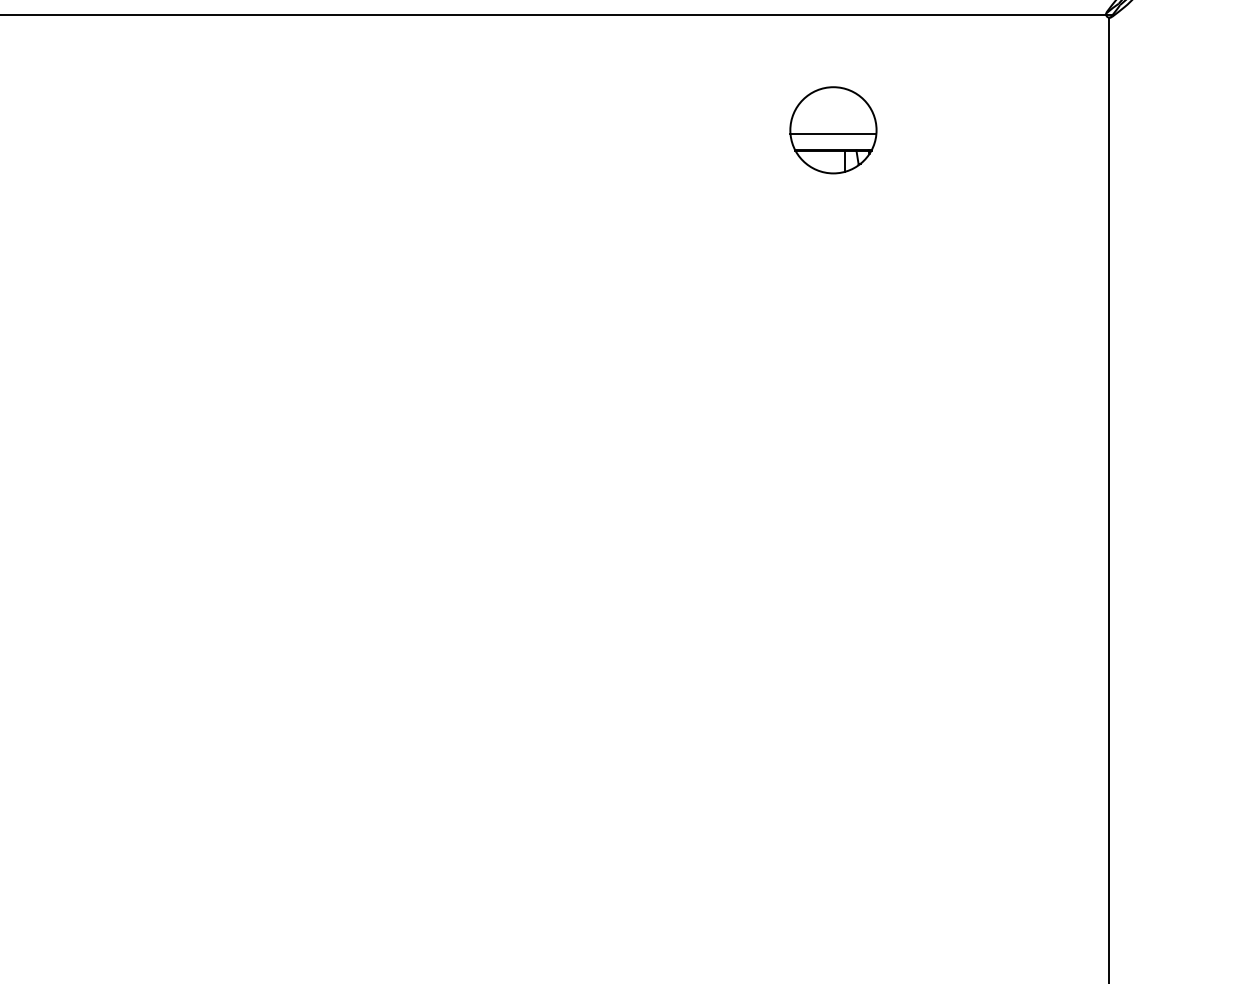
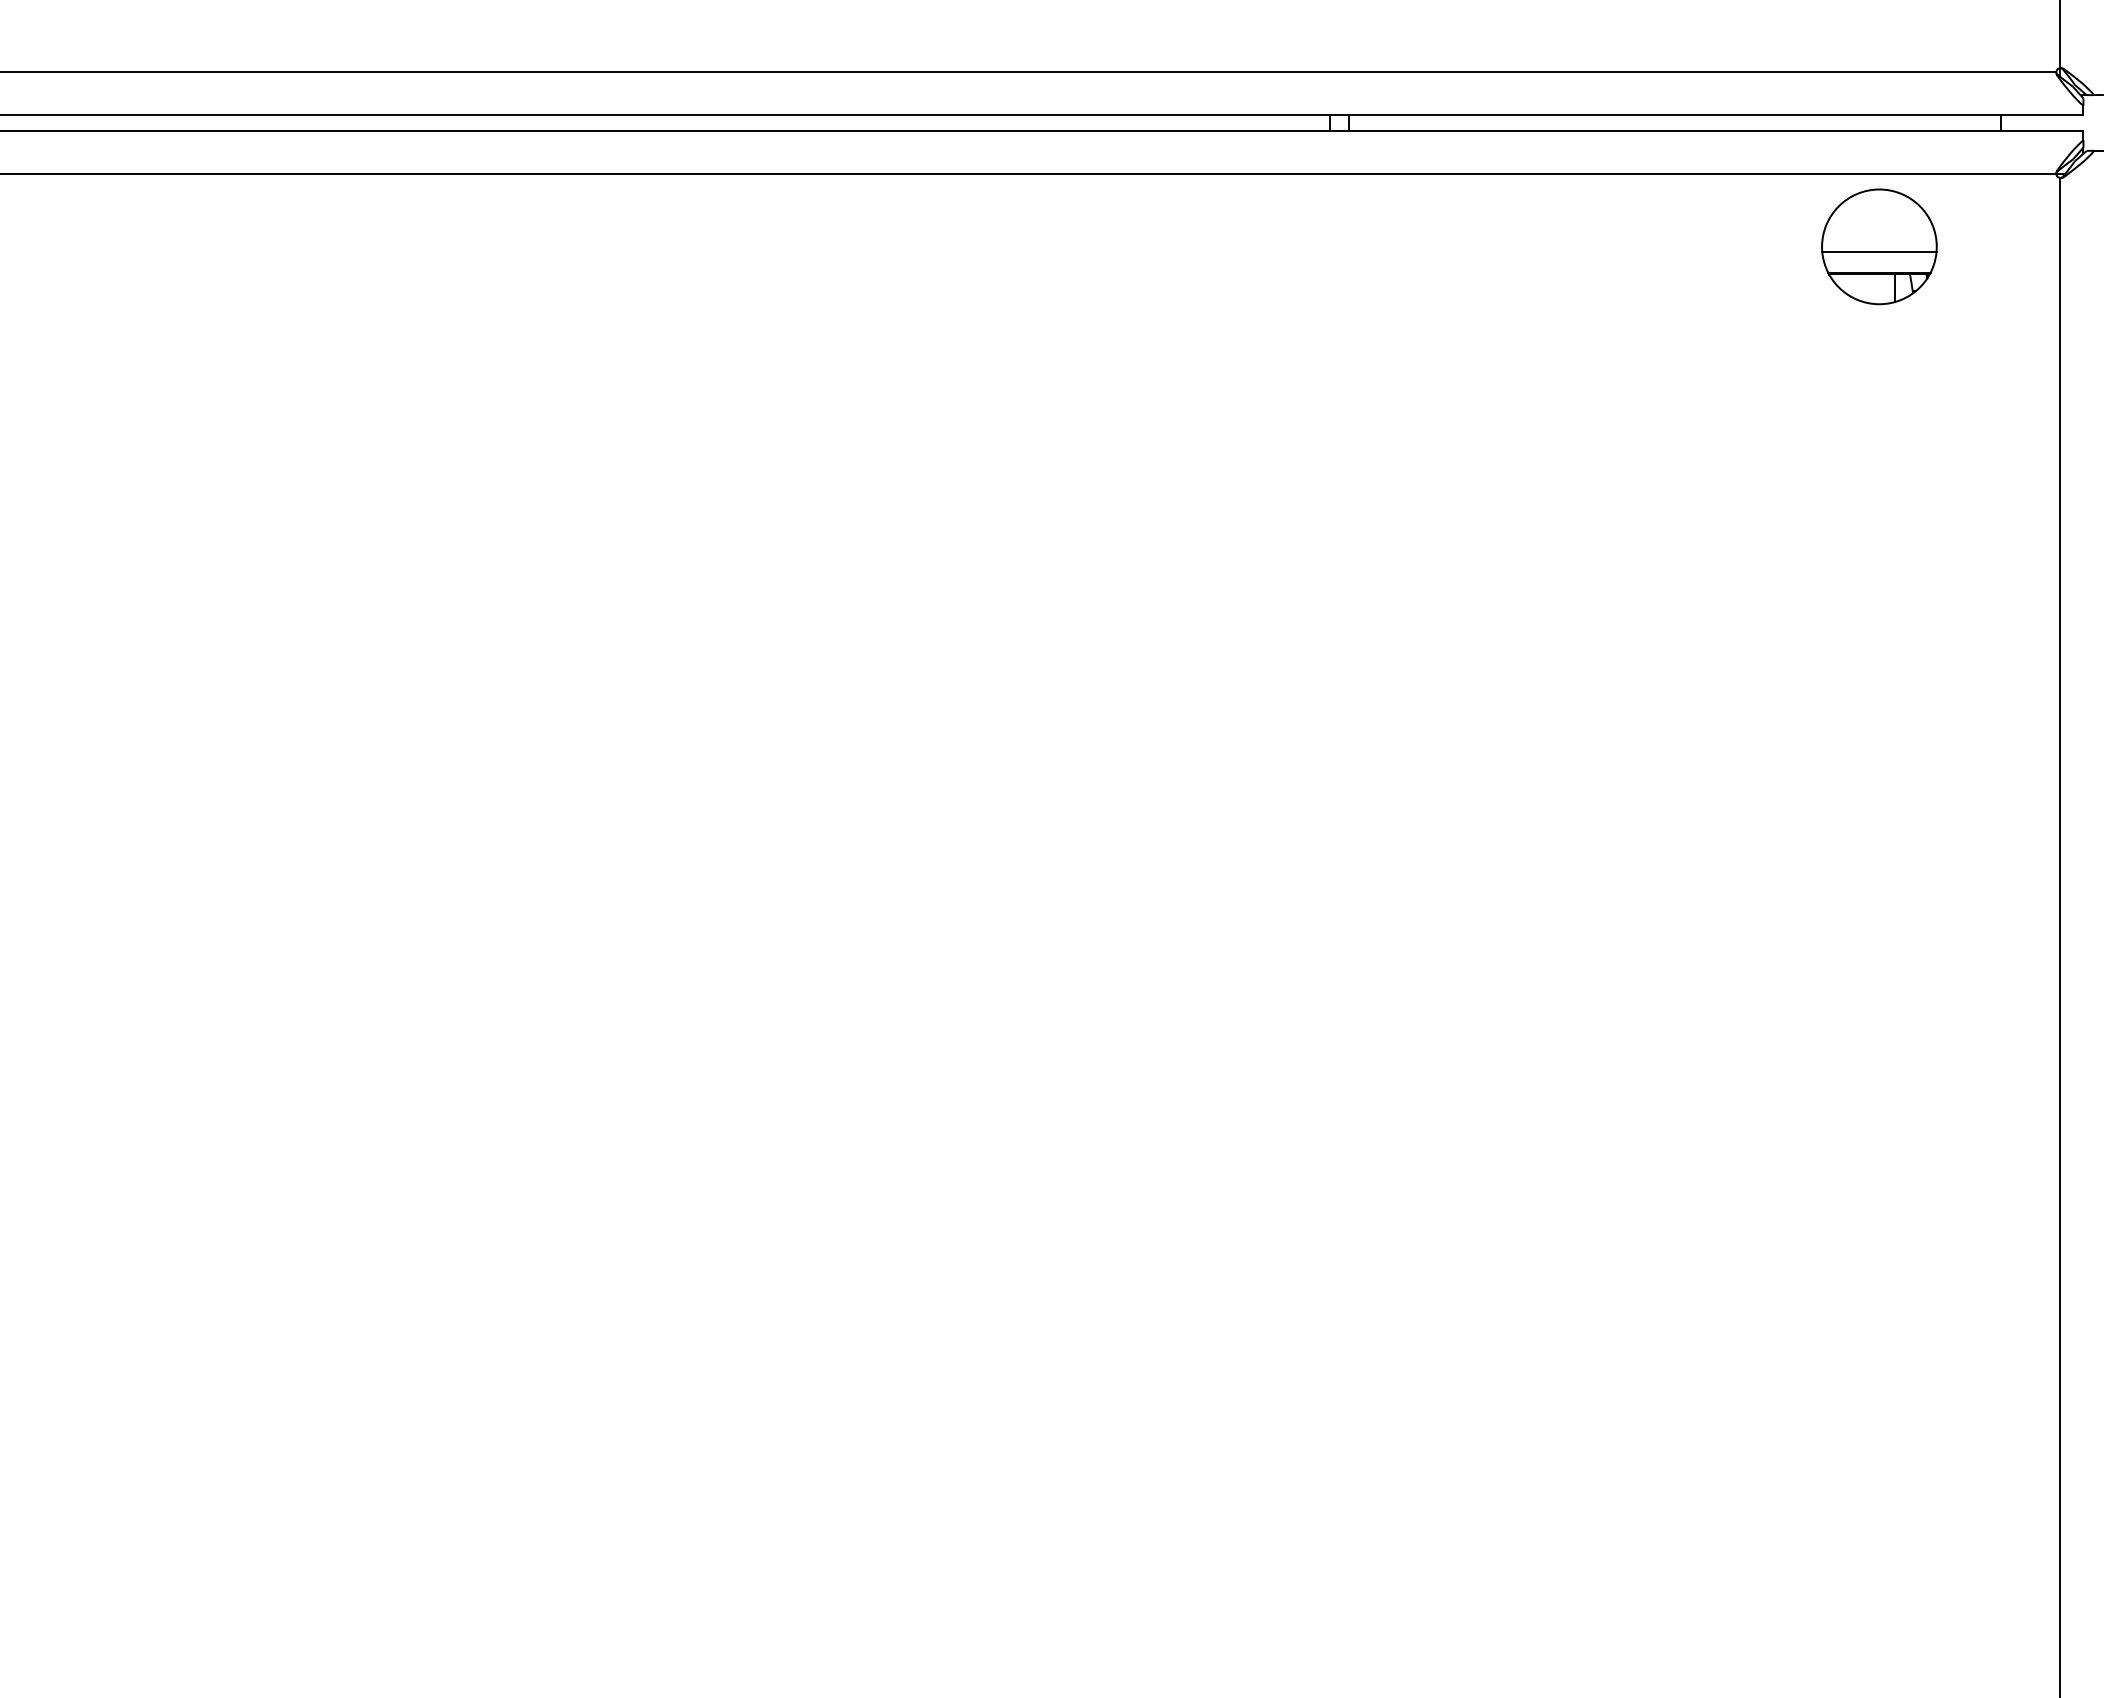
part: (833, 130) -> (1879, 246), moved

